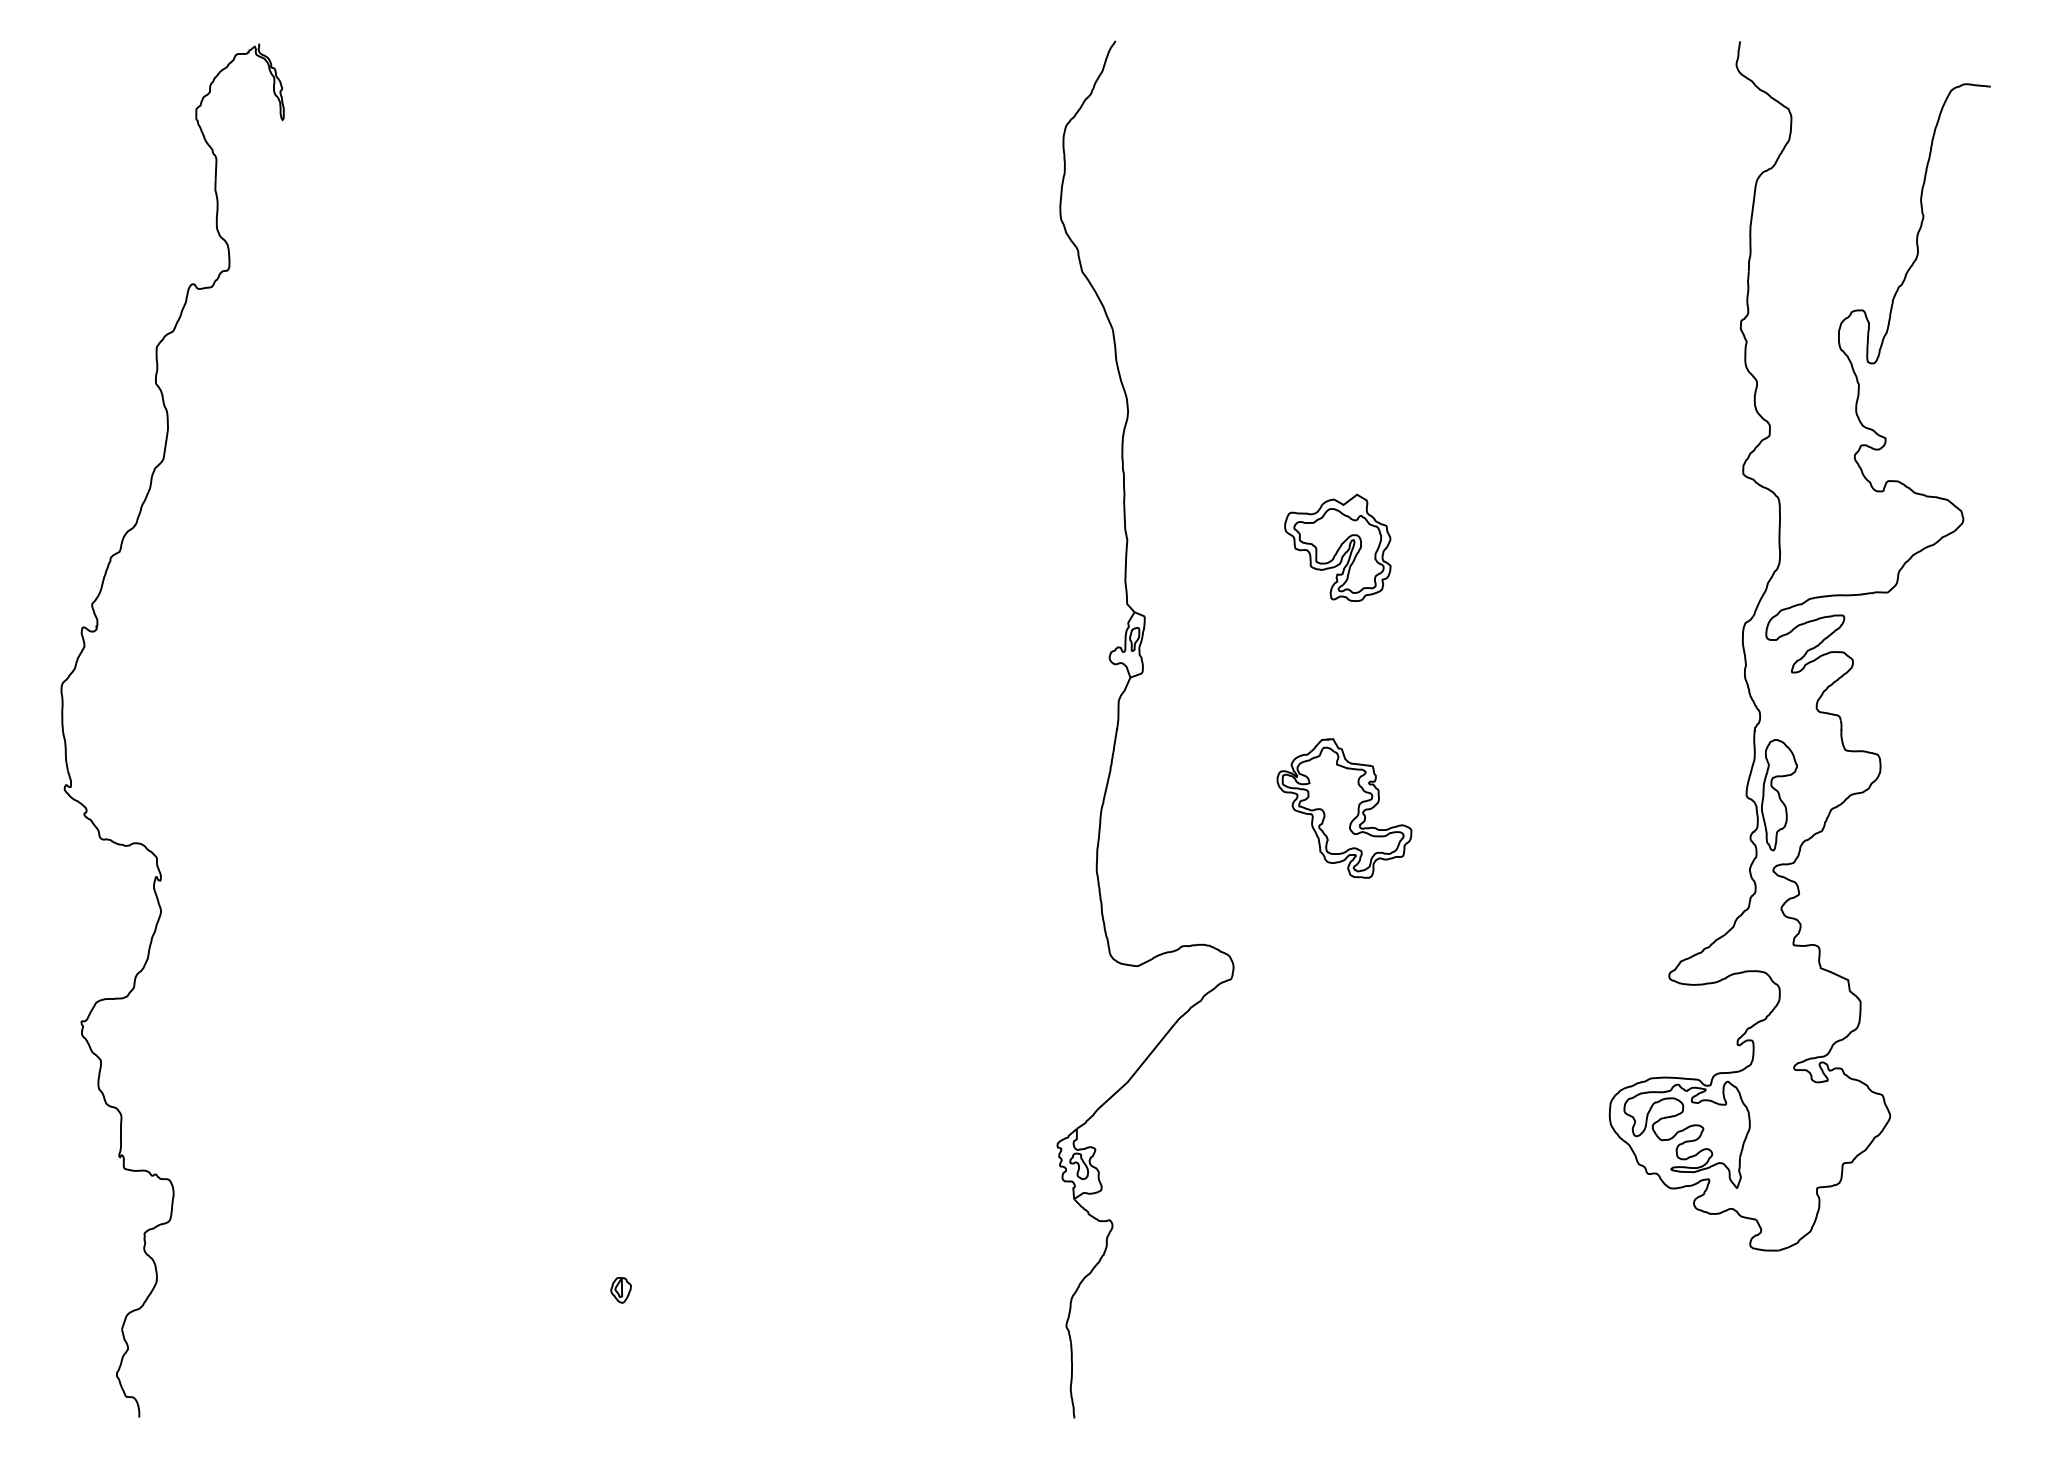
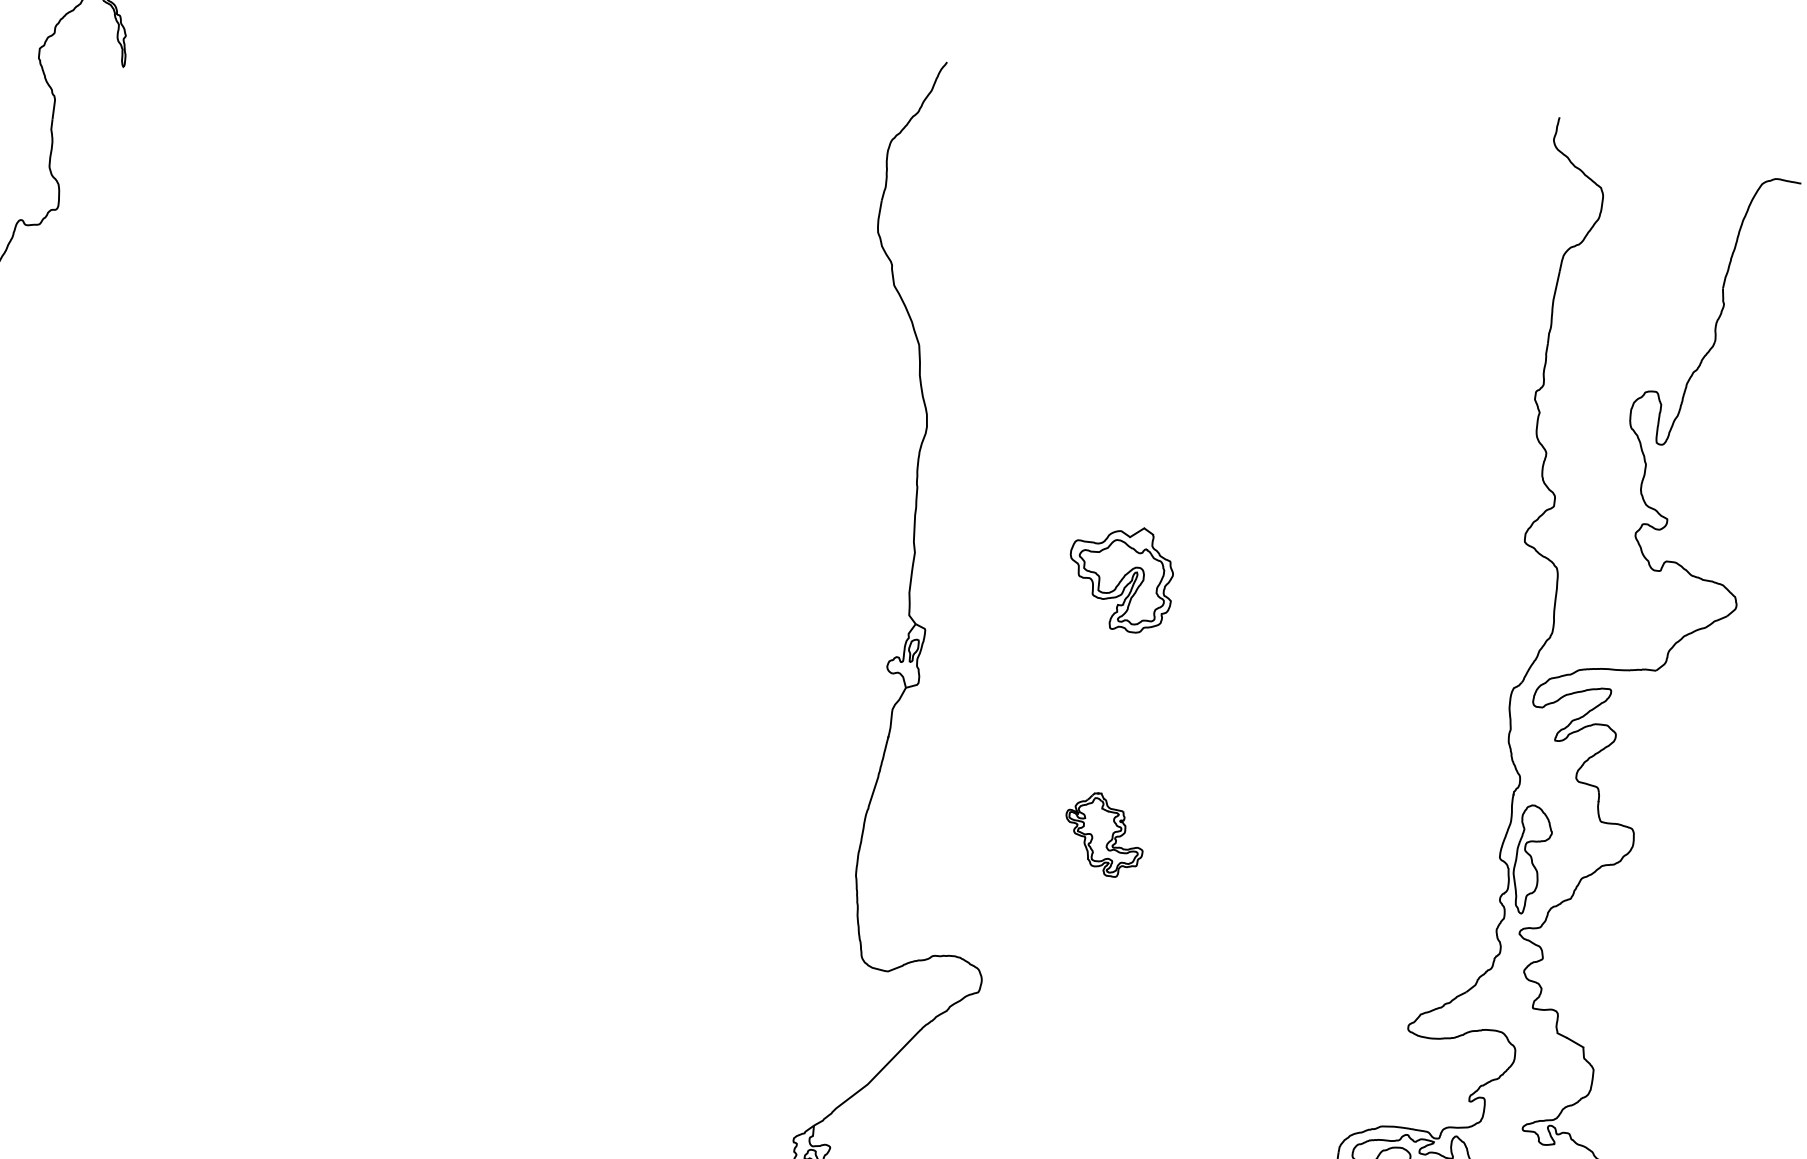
part: (1344, 808) -> (1104, 834), size x0.6

